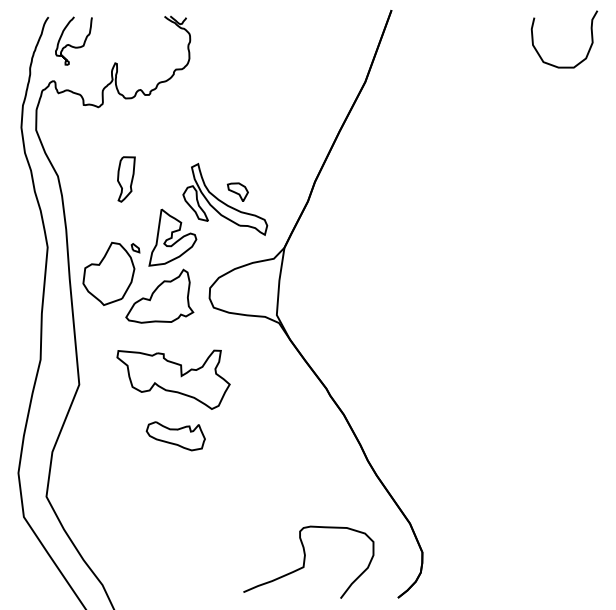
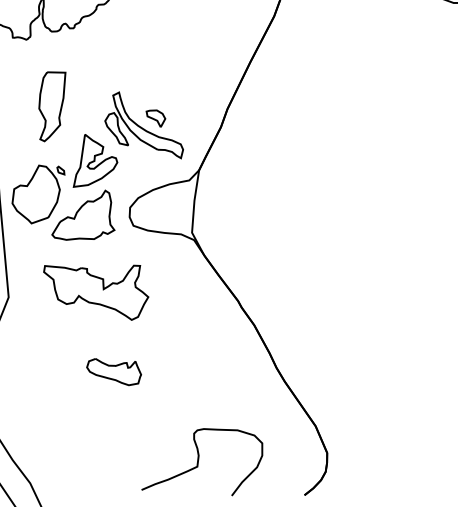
part: (126, 179) -> (52, 106), size x1.67
part: (175, 436) -> (113, 372), moved
curve: (305, 561) -> (199, 461), moved

